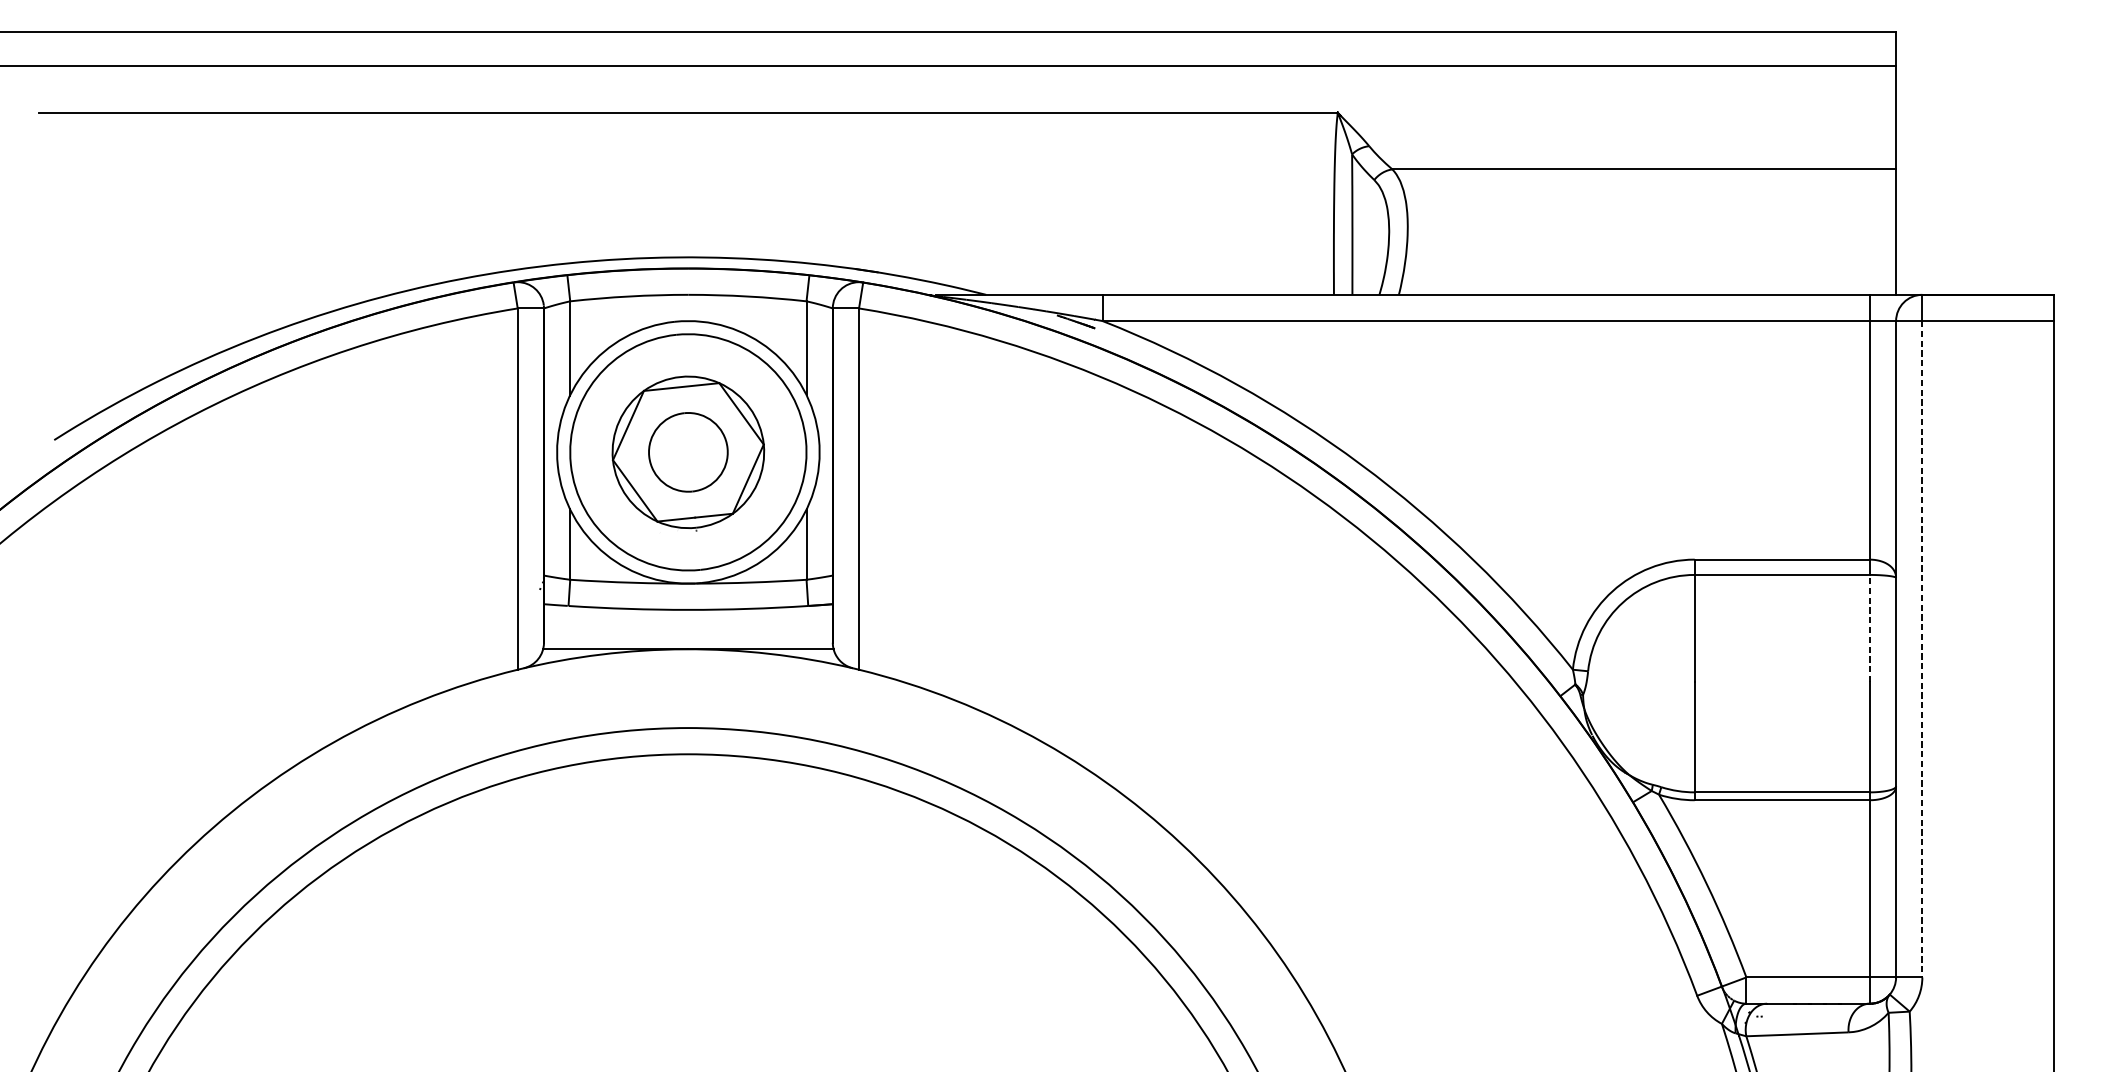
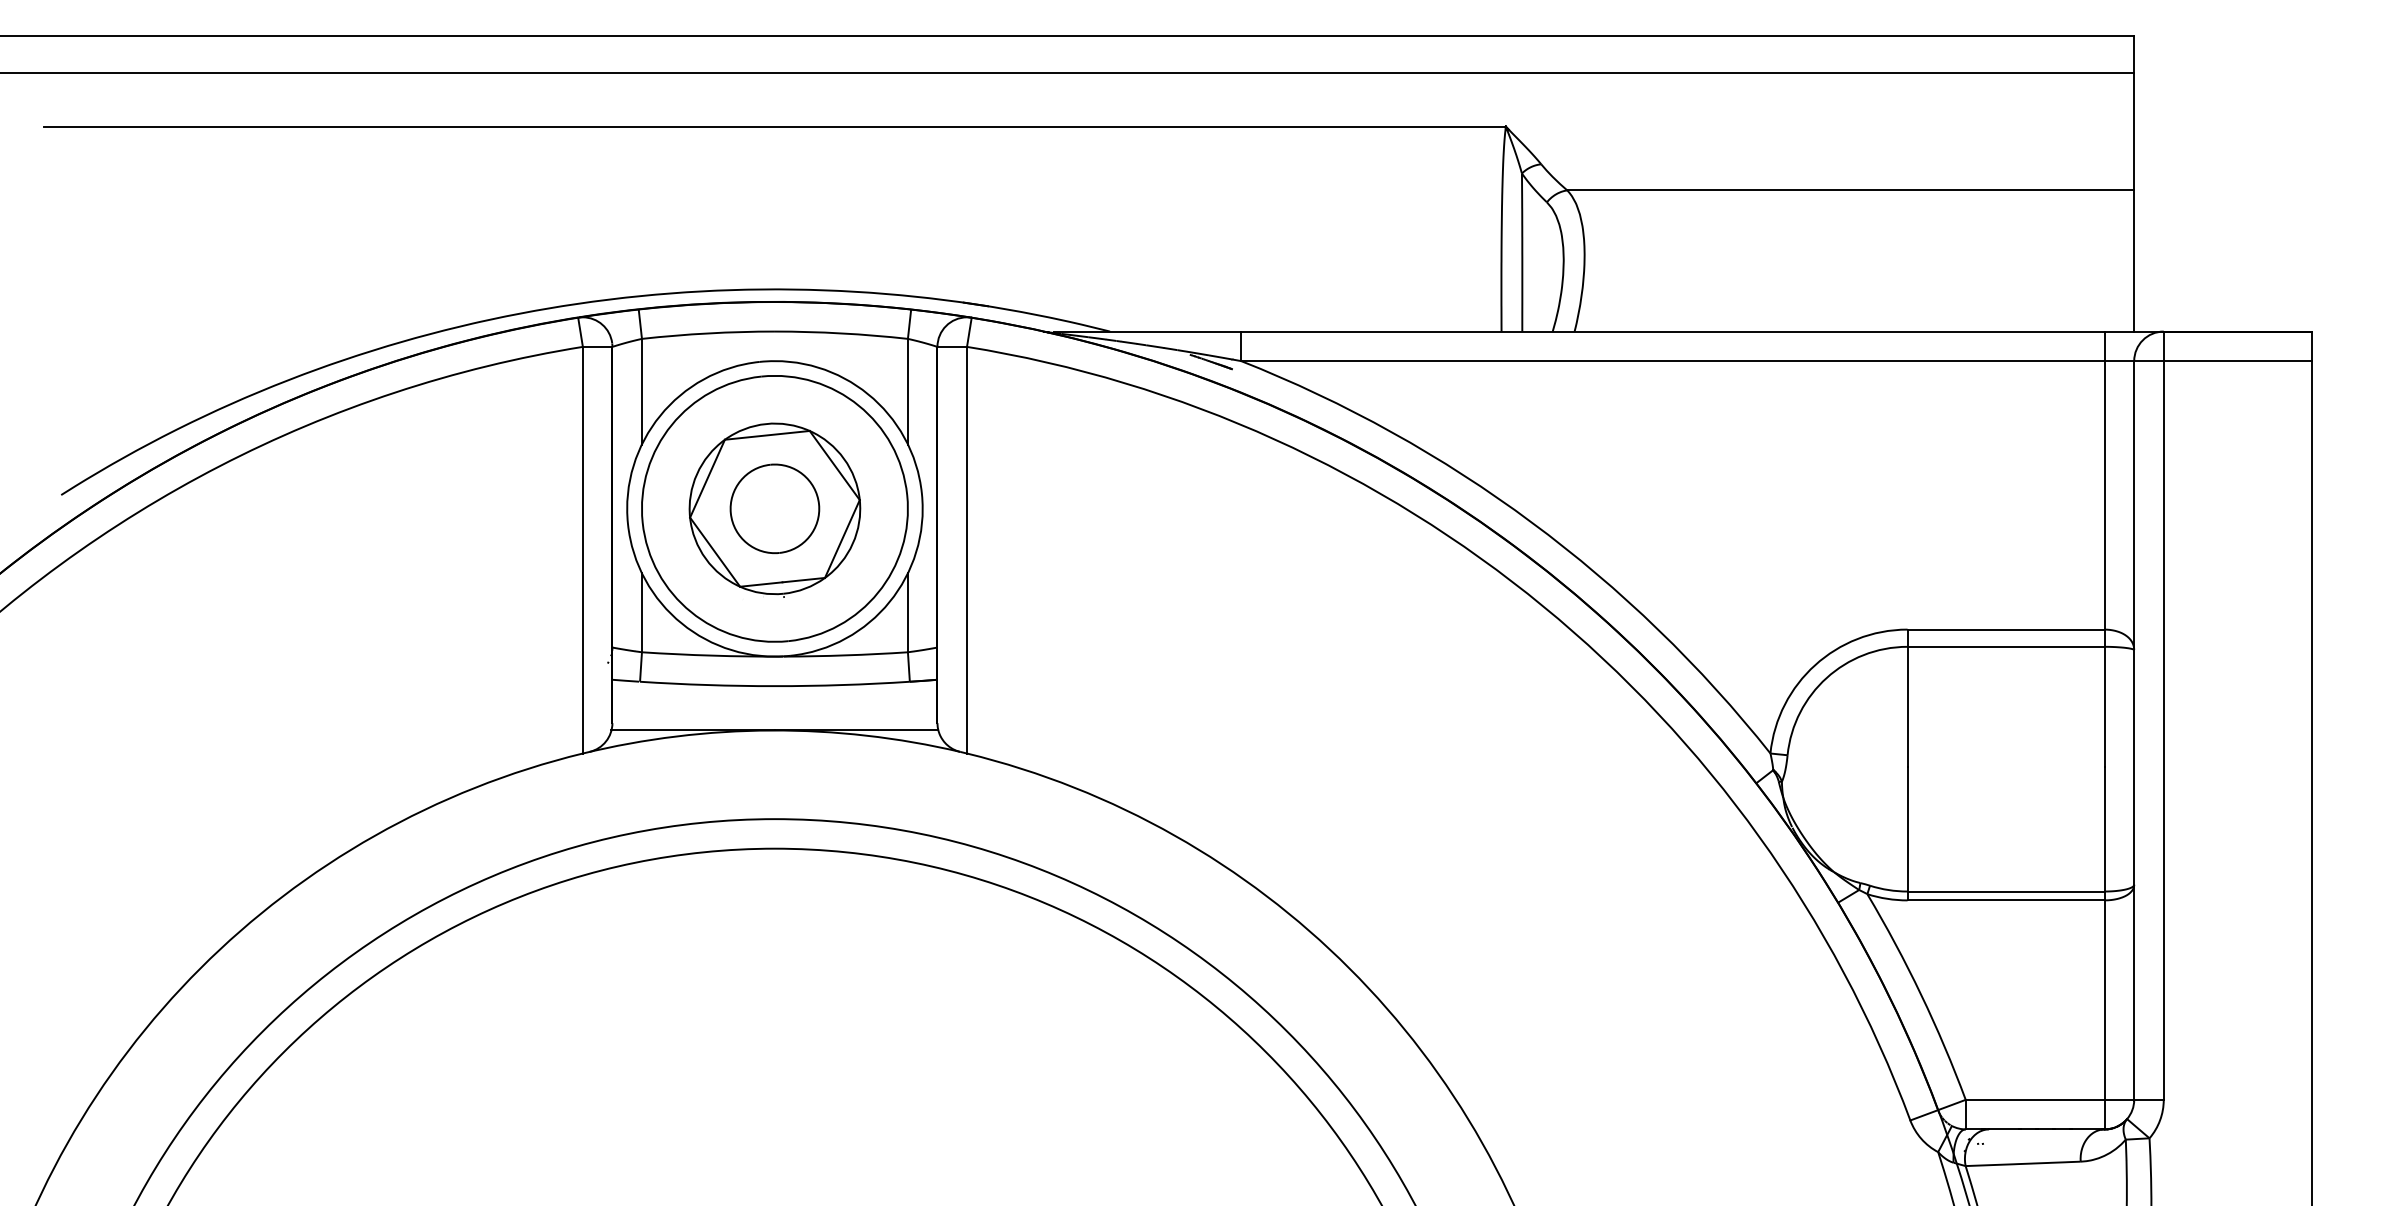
line: (1869, 627) -> (2104, 706), dashed -> solid
line: (1922, 650) -> (2163, 731), dashed -> solid

